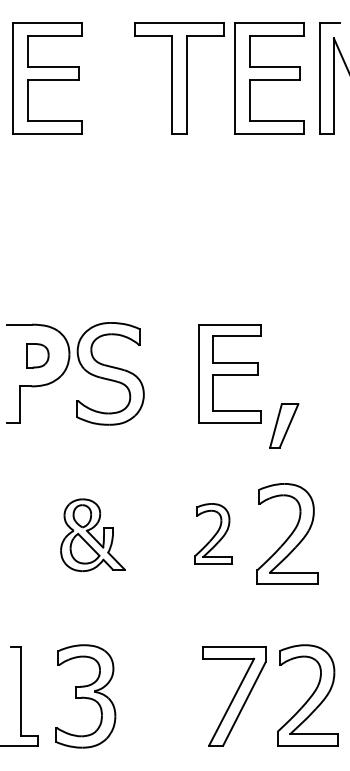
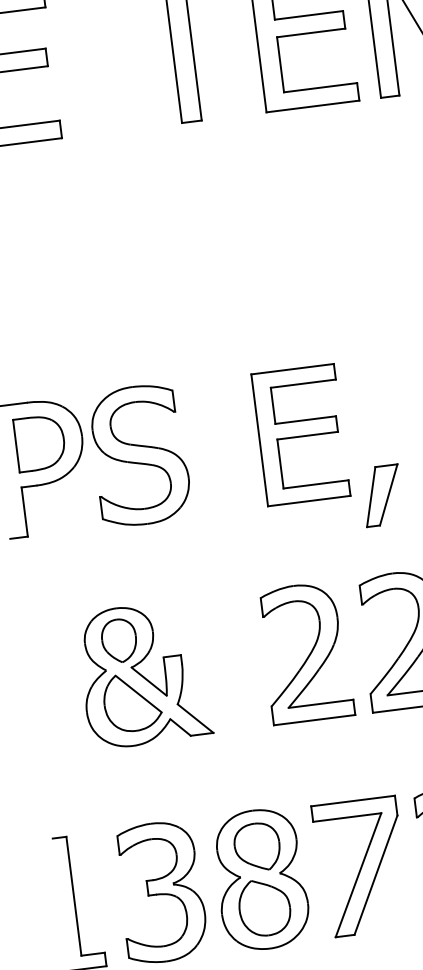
part: (37, 355) -> (39, 443), size x1.67
part: (213, 533) -> (305, 652), size x1.67
part: (92, 535) -> (143, 675), size x1.43
part: (159, 696) -> (260, 879), added

